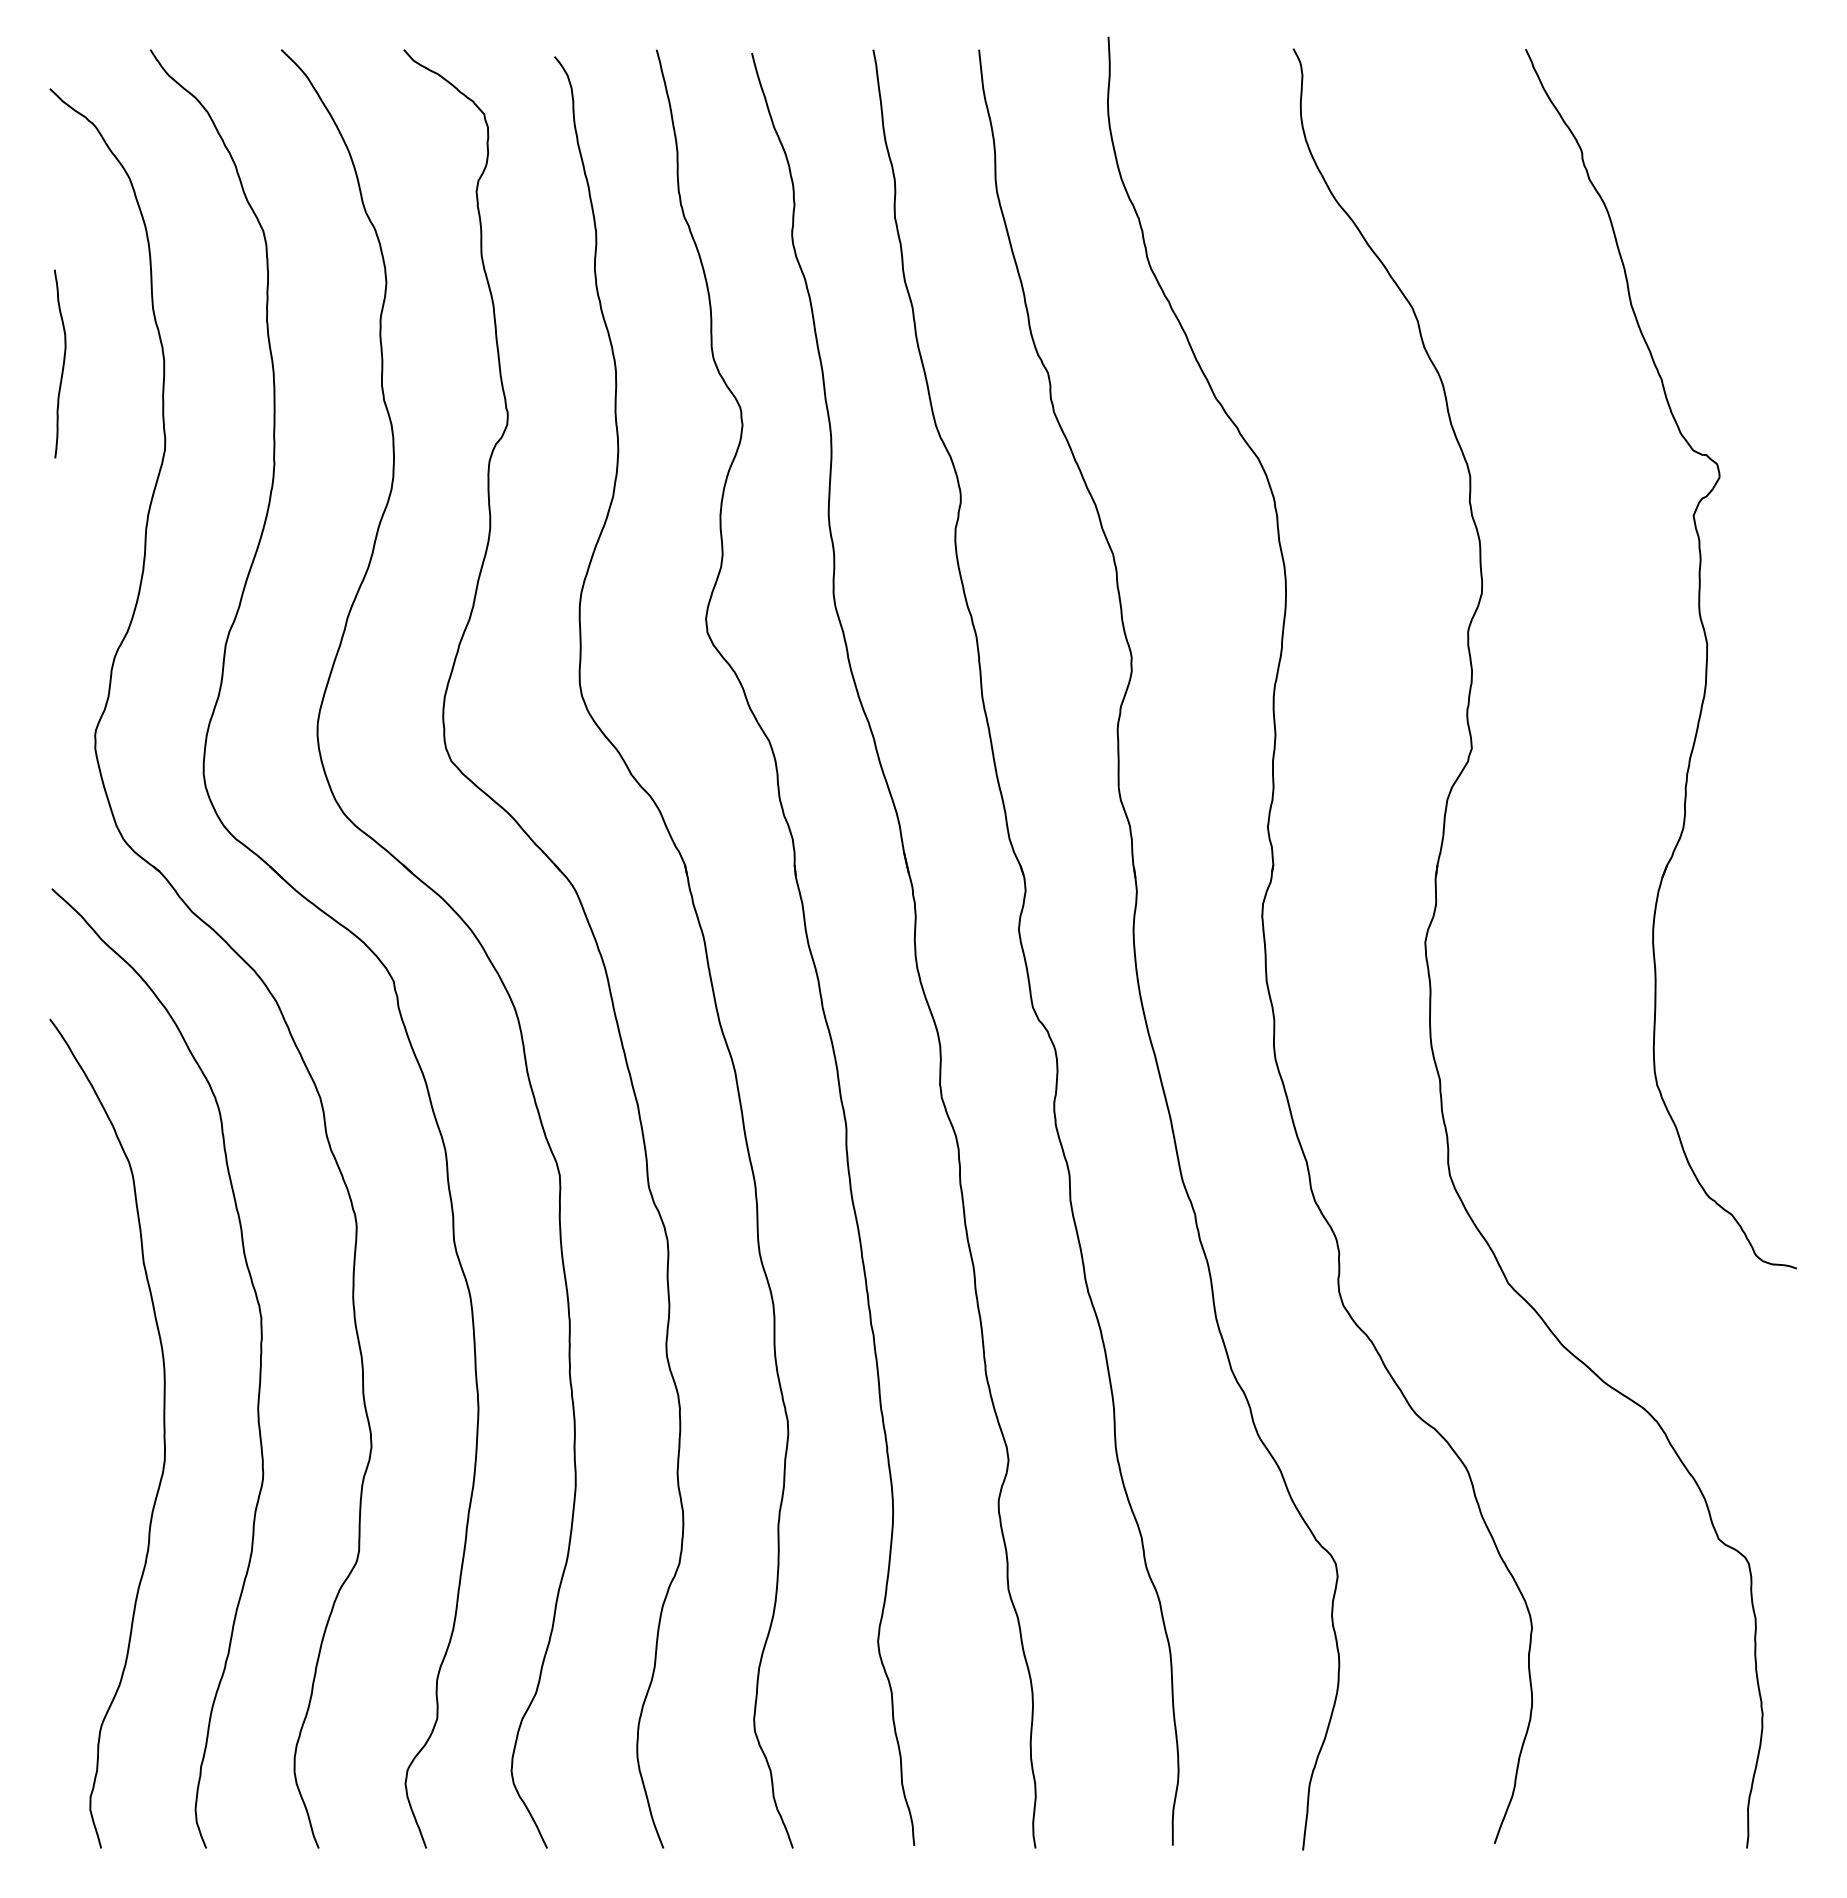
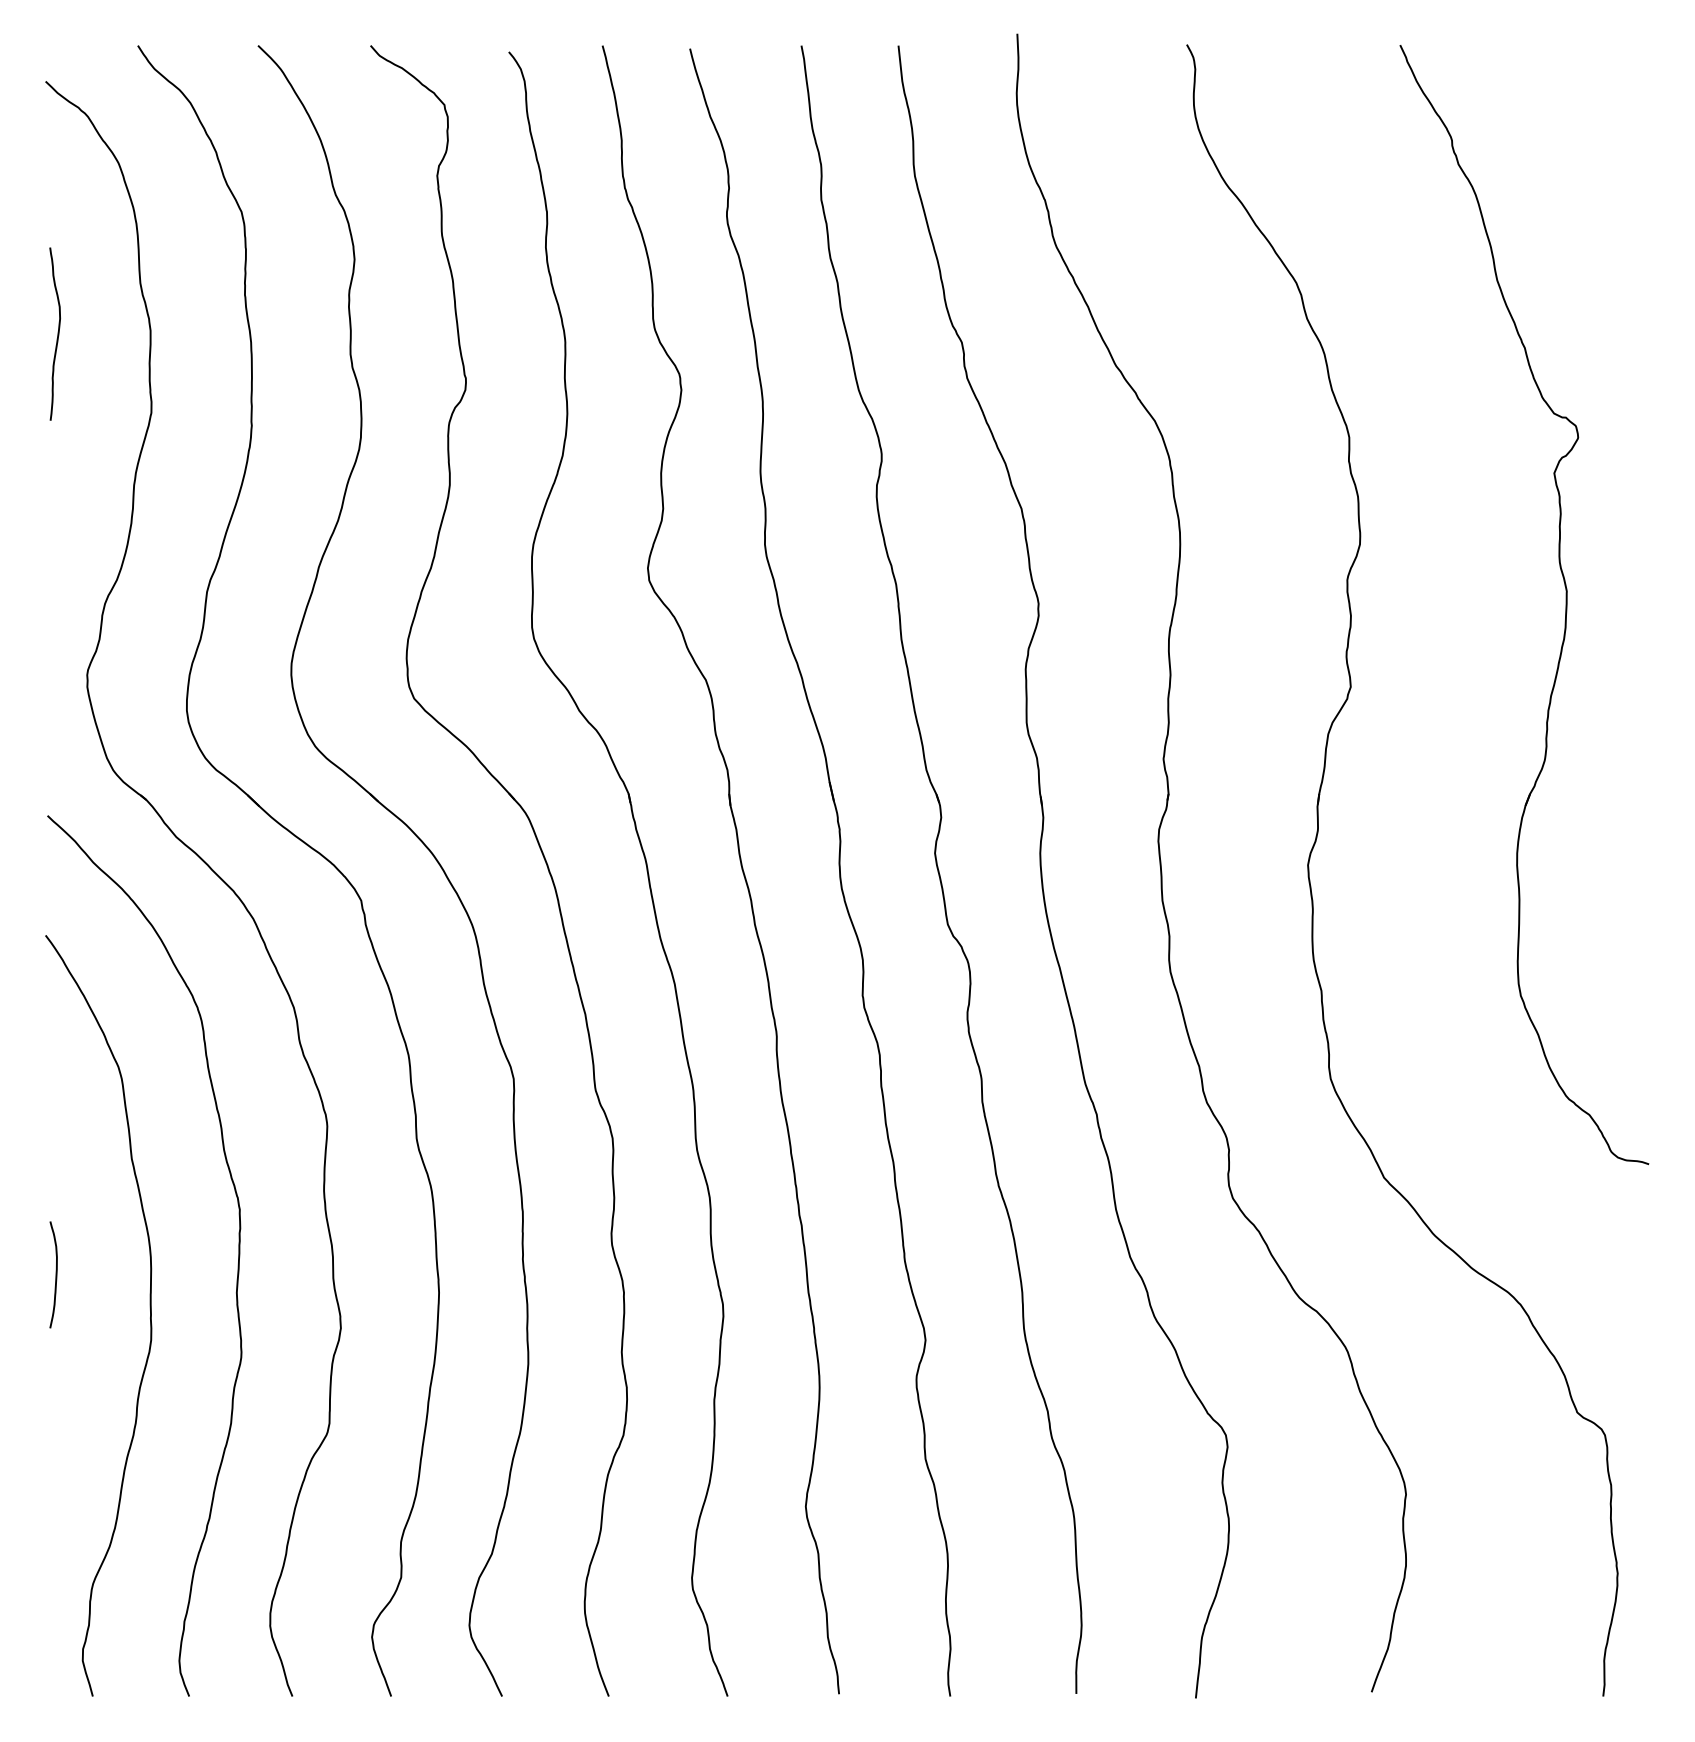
curve: (60, 1388) -> (55, 1274), added

